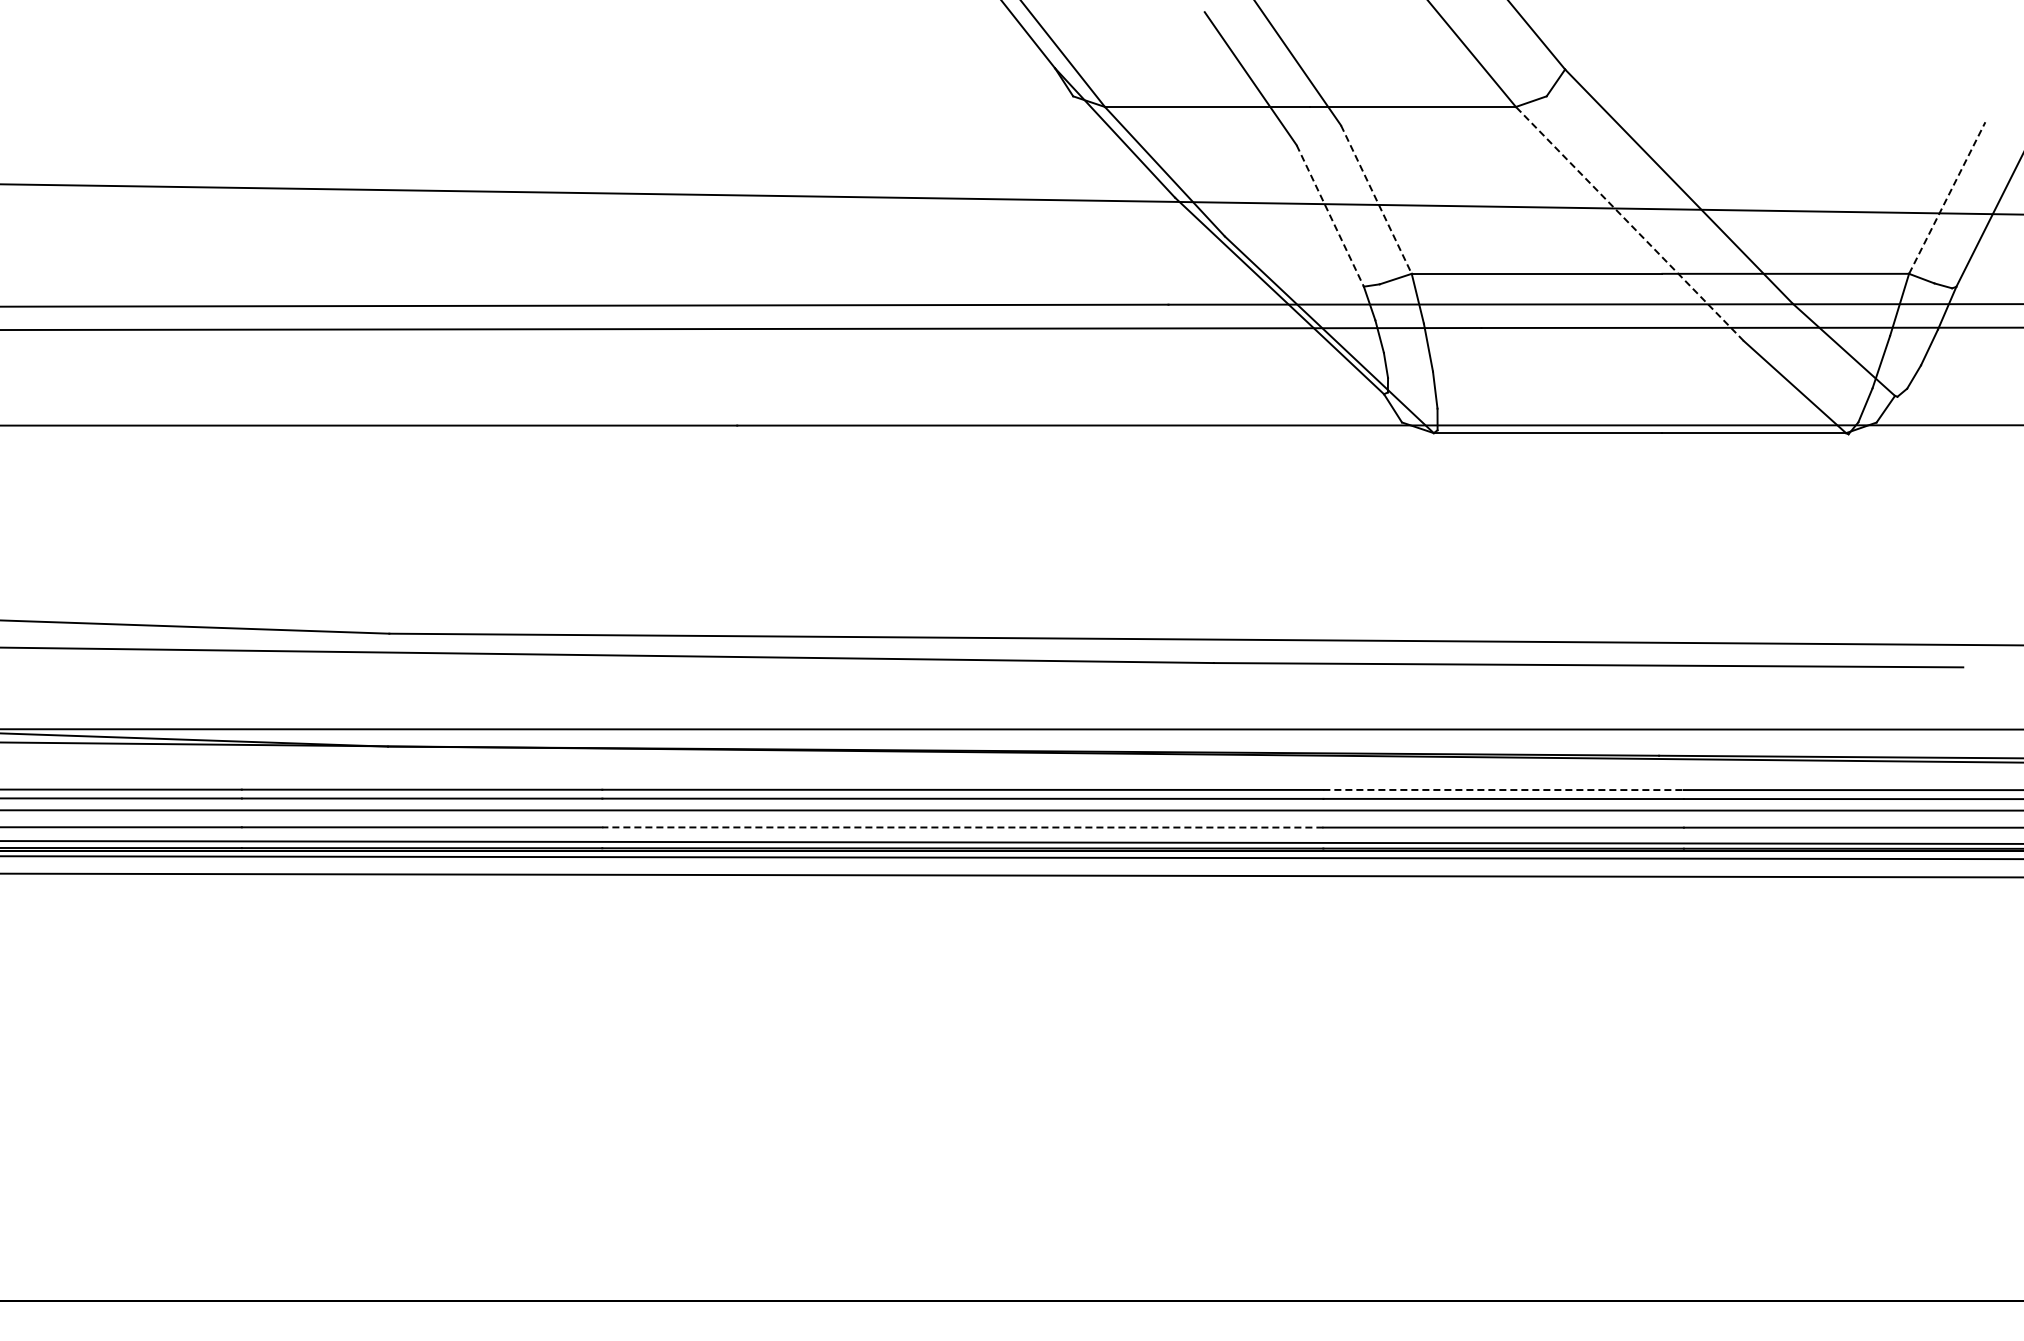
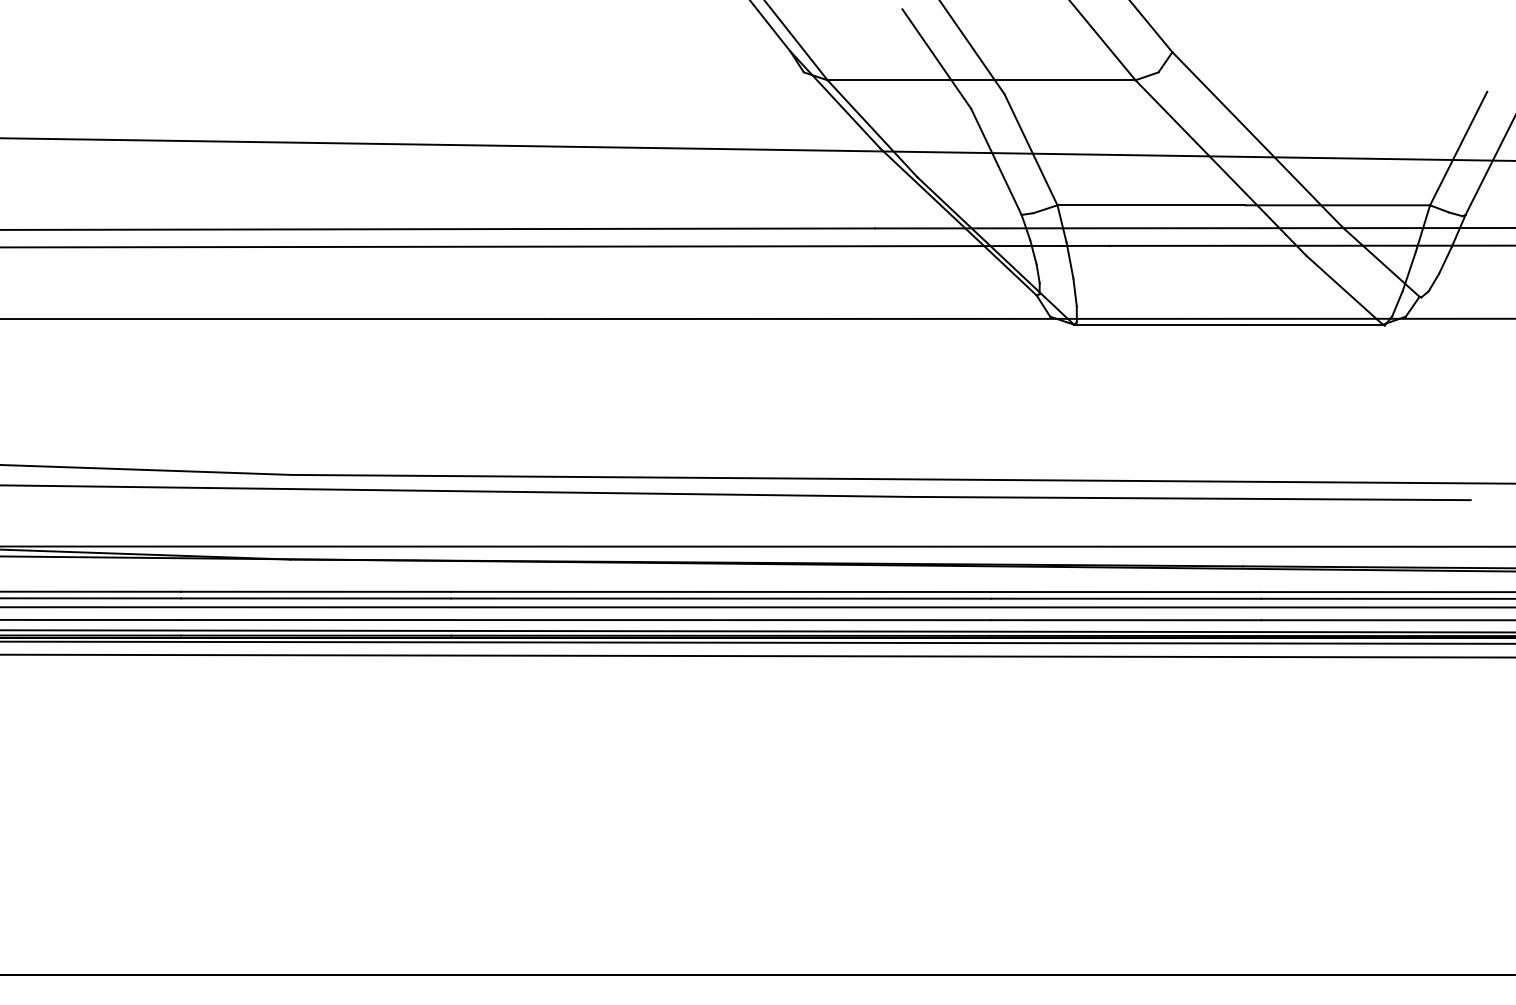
line: (1947, 198) -> (1458, 148), dashed -> solid
line: (1376, 200) -> (1031, 150), dashed -> solid
line: (1330, 216) -> (996, 162), dashed -> solid
line: (1629, 223) -> (1220, 167), dashed -> solid
line: (1504, 790) -> (1126, 592), dashed -> solid
line: (962, 827) -> (720, 620), dashed -> solid

